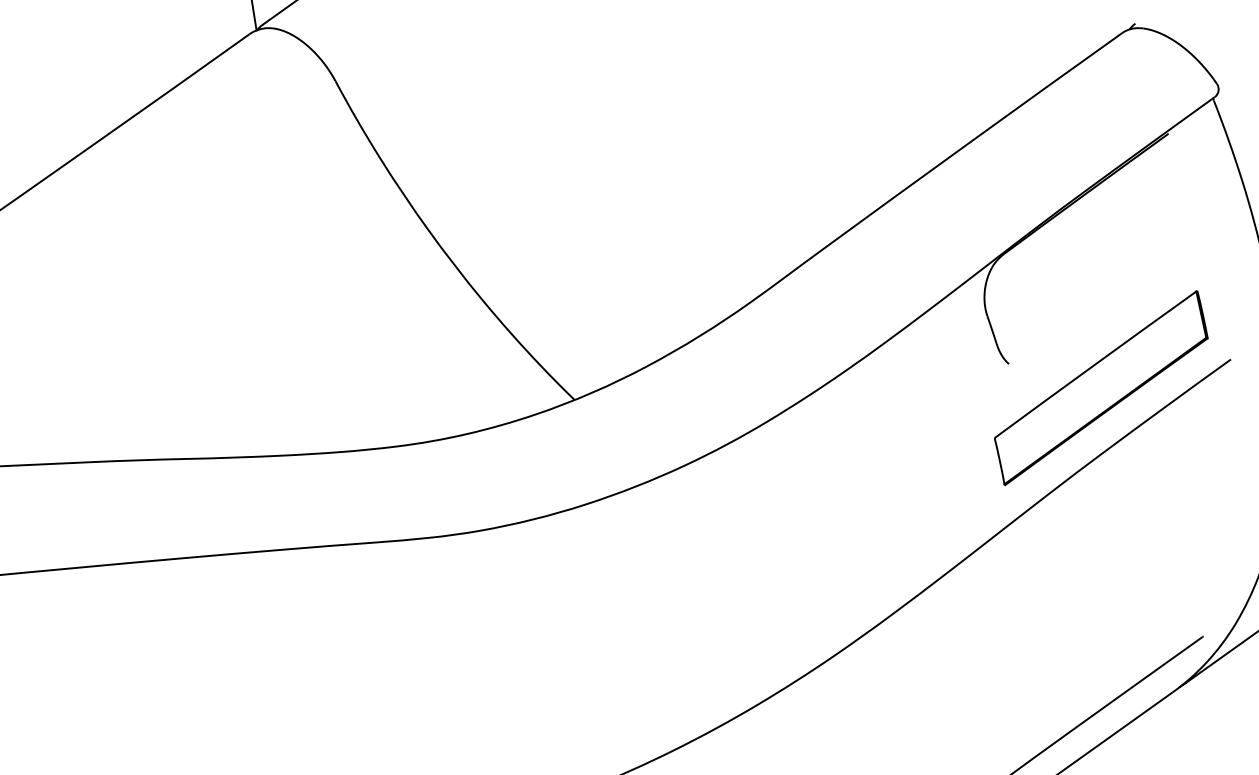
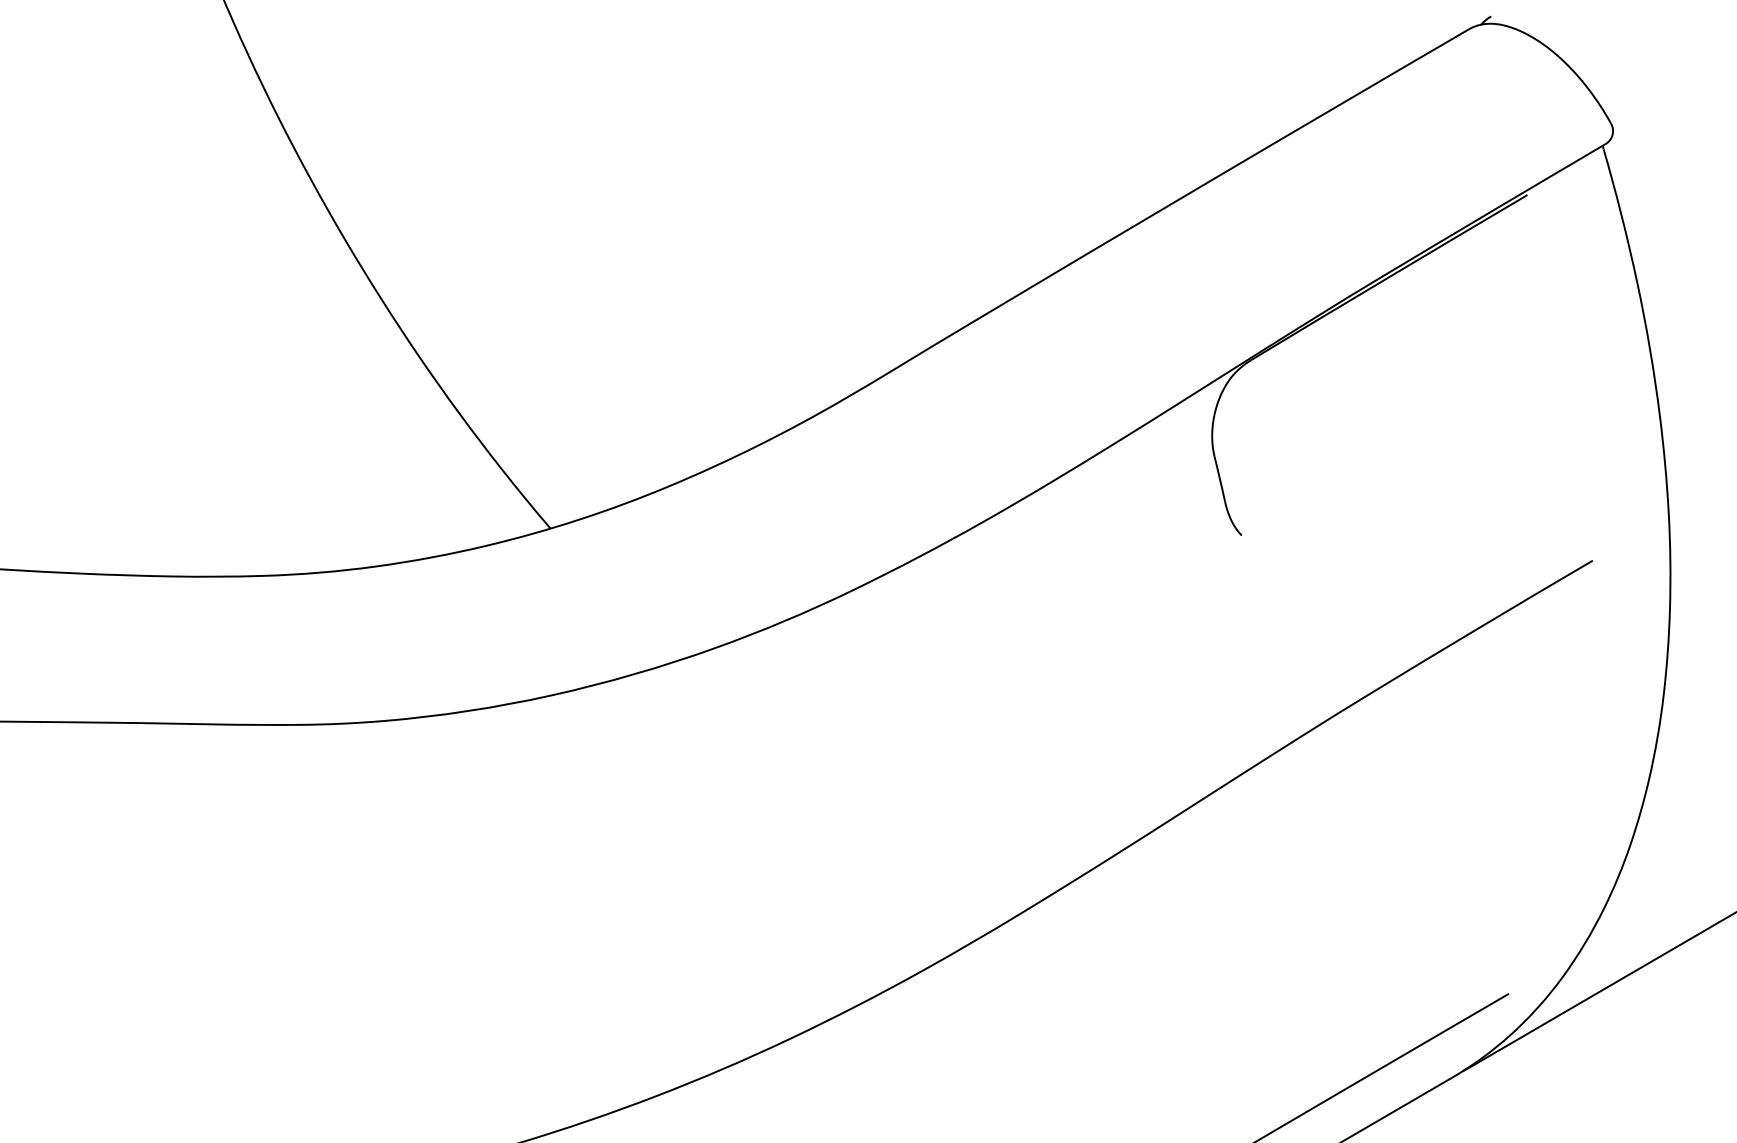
part: (1101, 387) -> (1384, 585), removed

